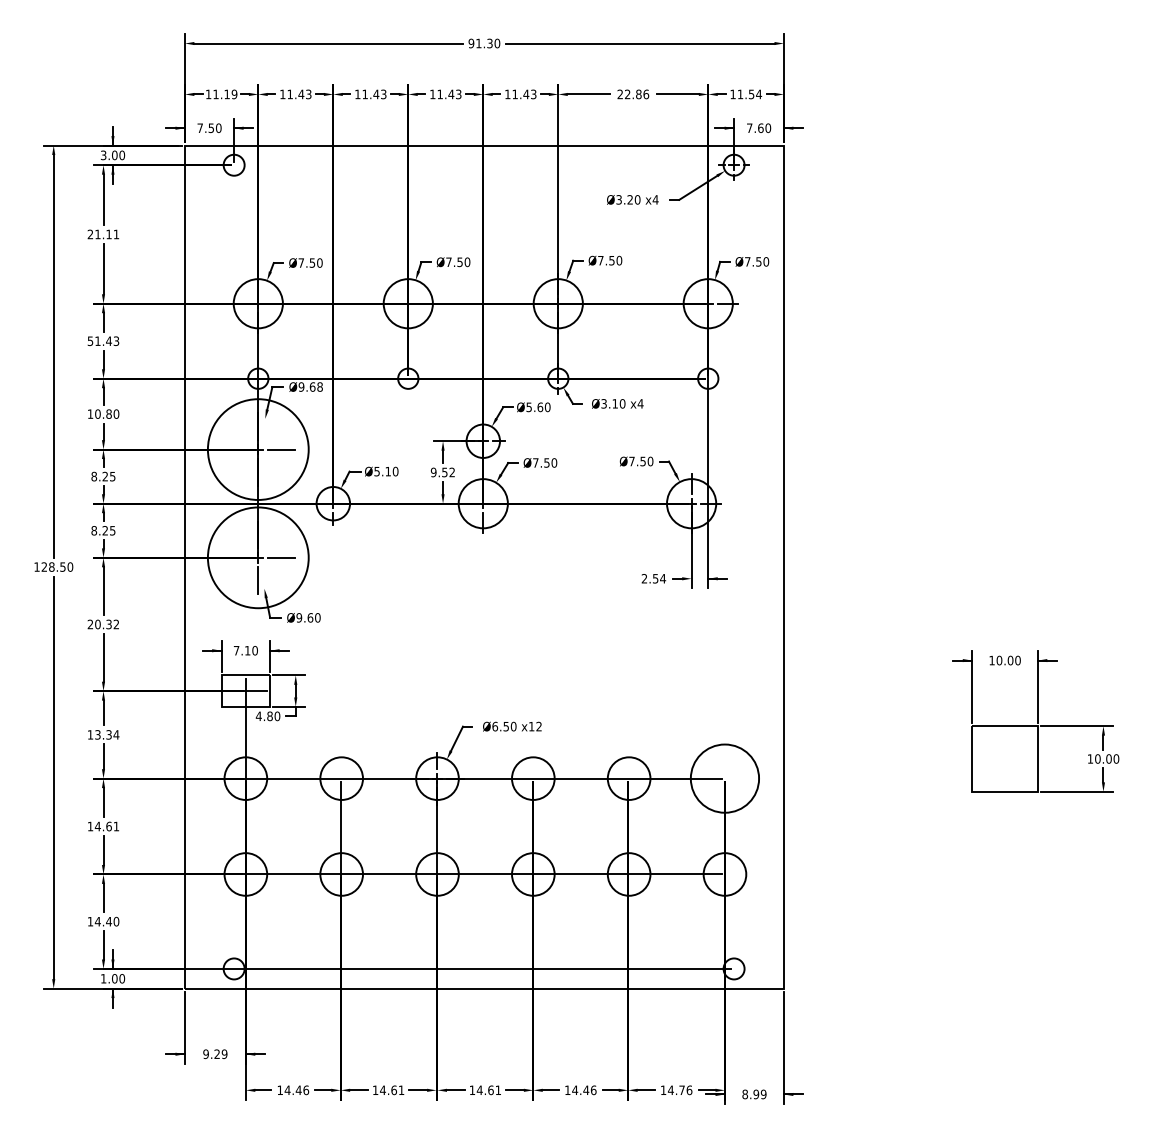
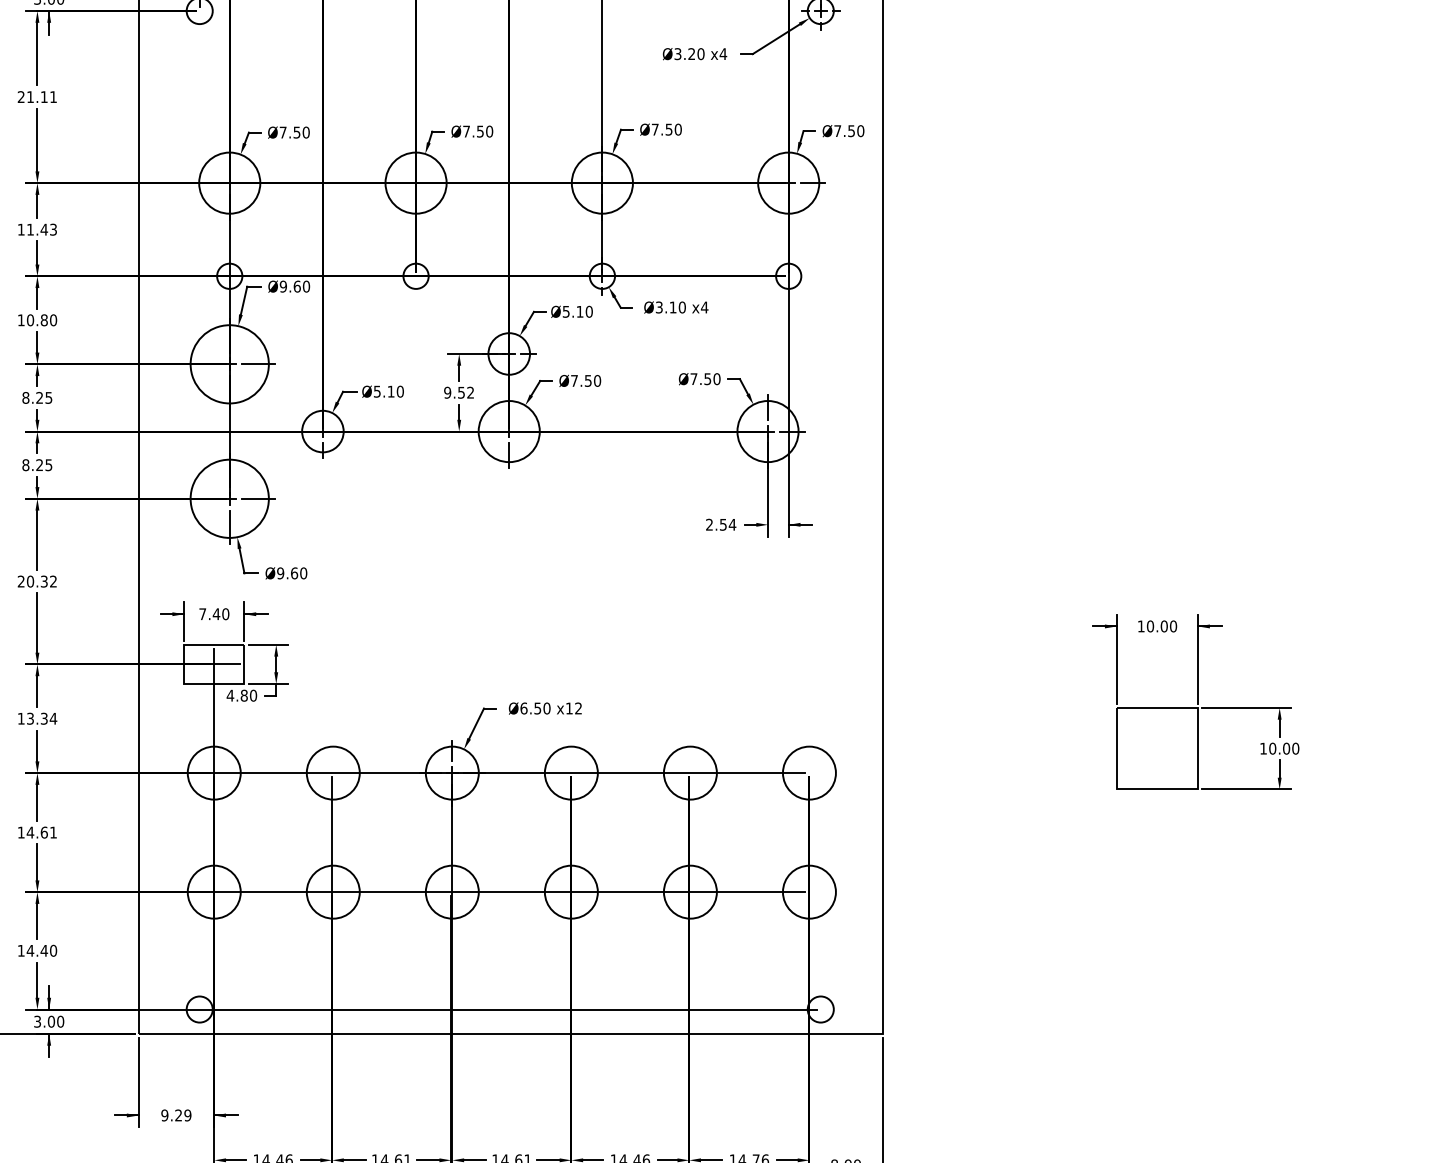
text: (90, 341) -> (21, 230), 51.43 -> 11.43
text: (319, 386) -> (305, 285), Ø9.68 -> Ø9.60
text: (540, 407) -> (580, 312), Ø5.60 -> Ø5.10
circle: (257, 449) -> (228, 364), size x0.62
circle: (257, 557) -> (228, 498), size x0.62
text: (247, 650) -> (216, 613), 7.10 -> 7.40
circle: (724, 778) -> (808, 772), size x0.62
text: (103, 978) -> (37, 1021), 1.00 -> 3.00

